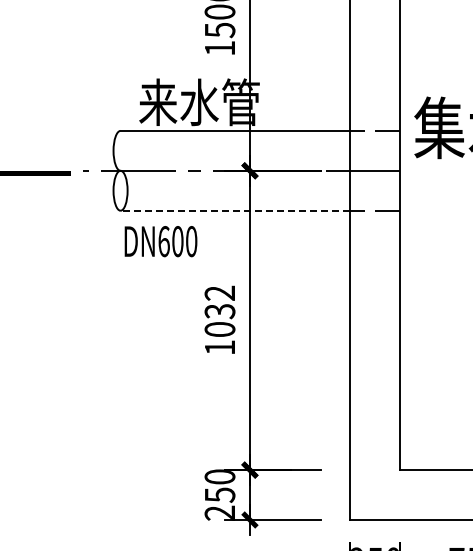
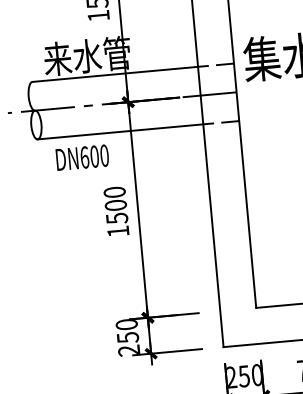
line: (235, 210) -> (120, 131), dashed -> solid
text: (160, 241) -> (82, 157), moved
text: (219, 311) -> (115, 205), 1032 -> 1500

